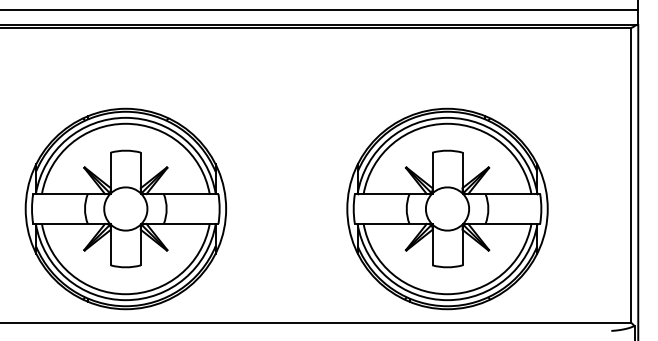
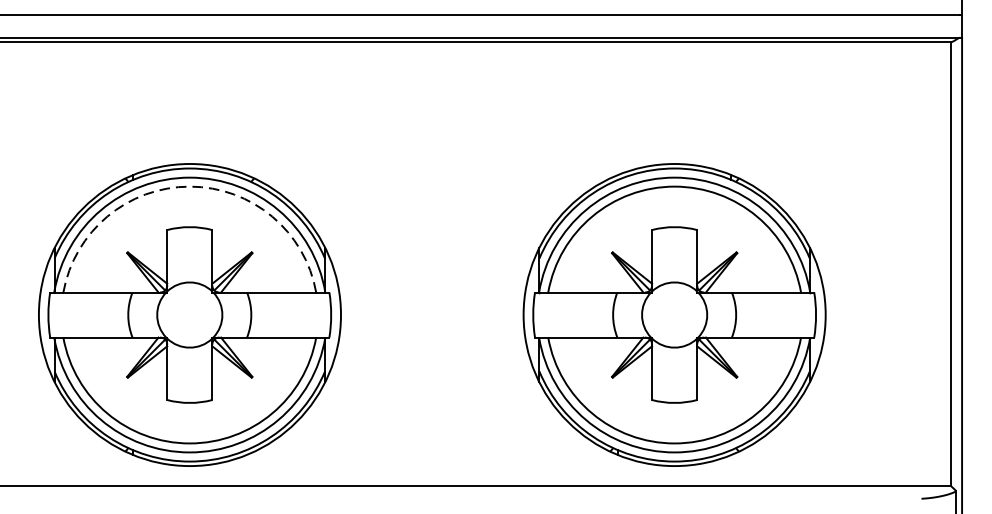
arc: (125, 123) -> (189, 186), solid -> dashed

